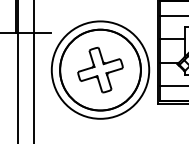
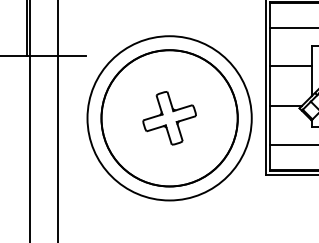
part: (100, 69) -> (169, 117), size x0.7

